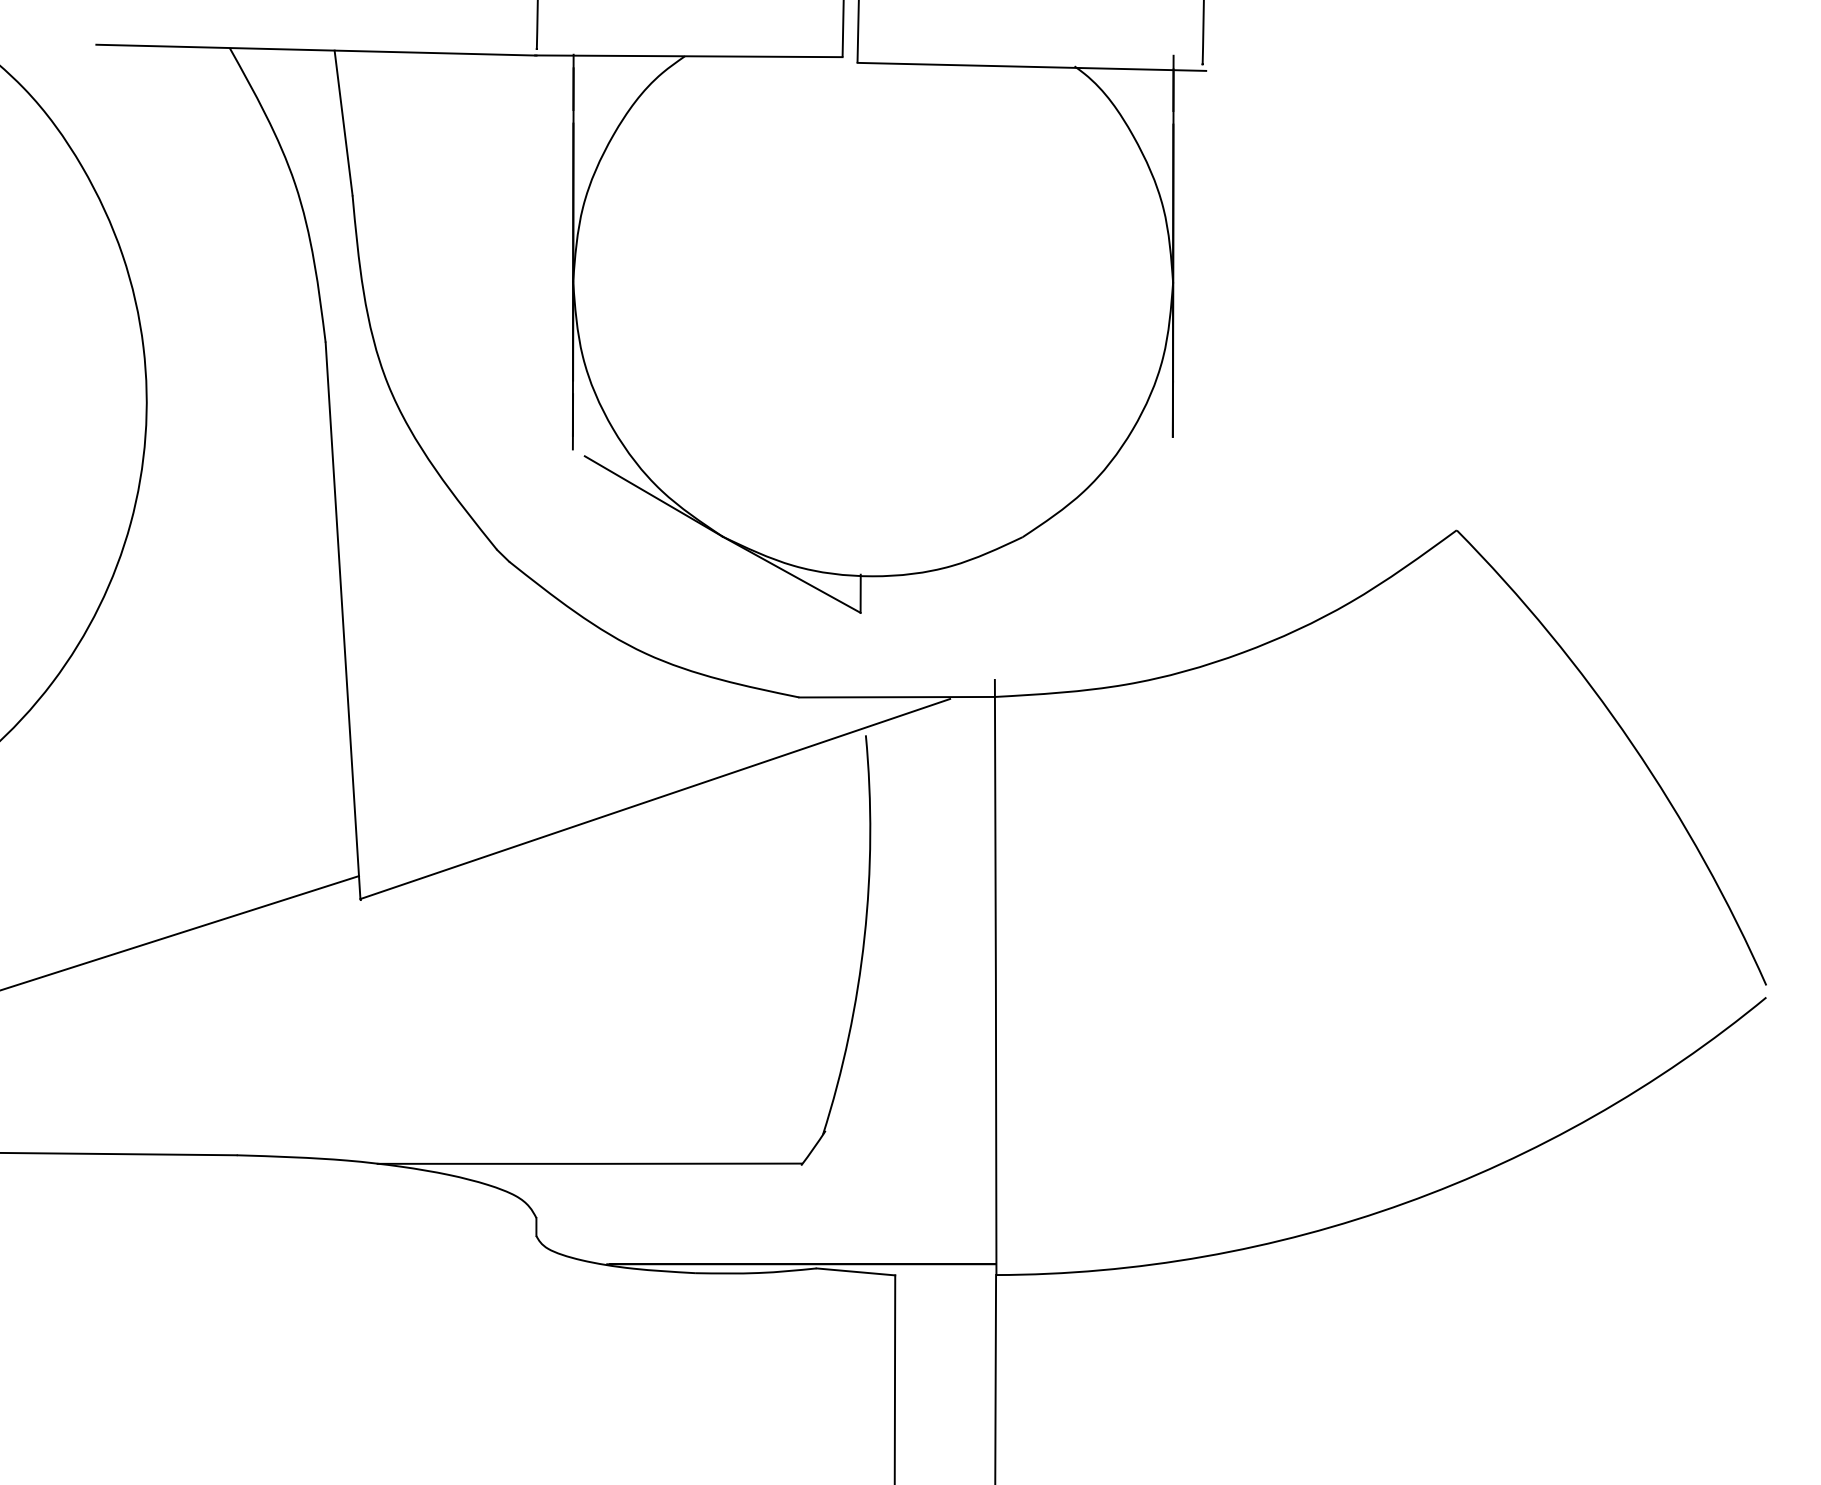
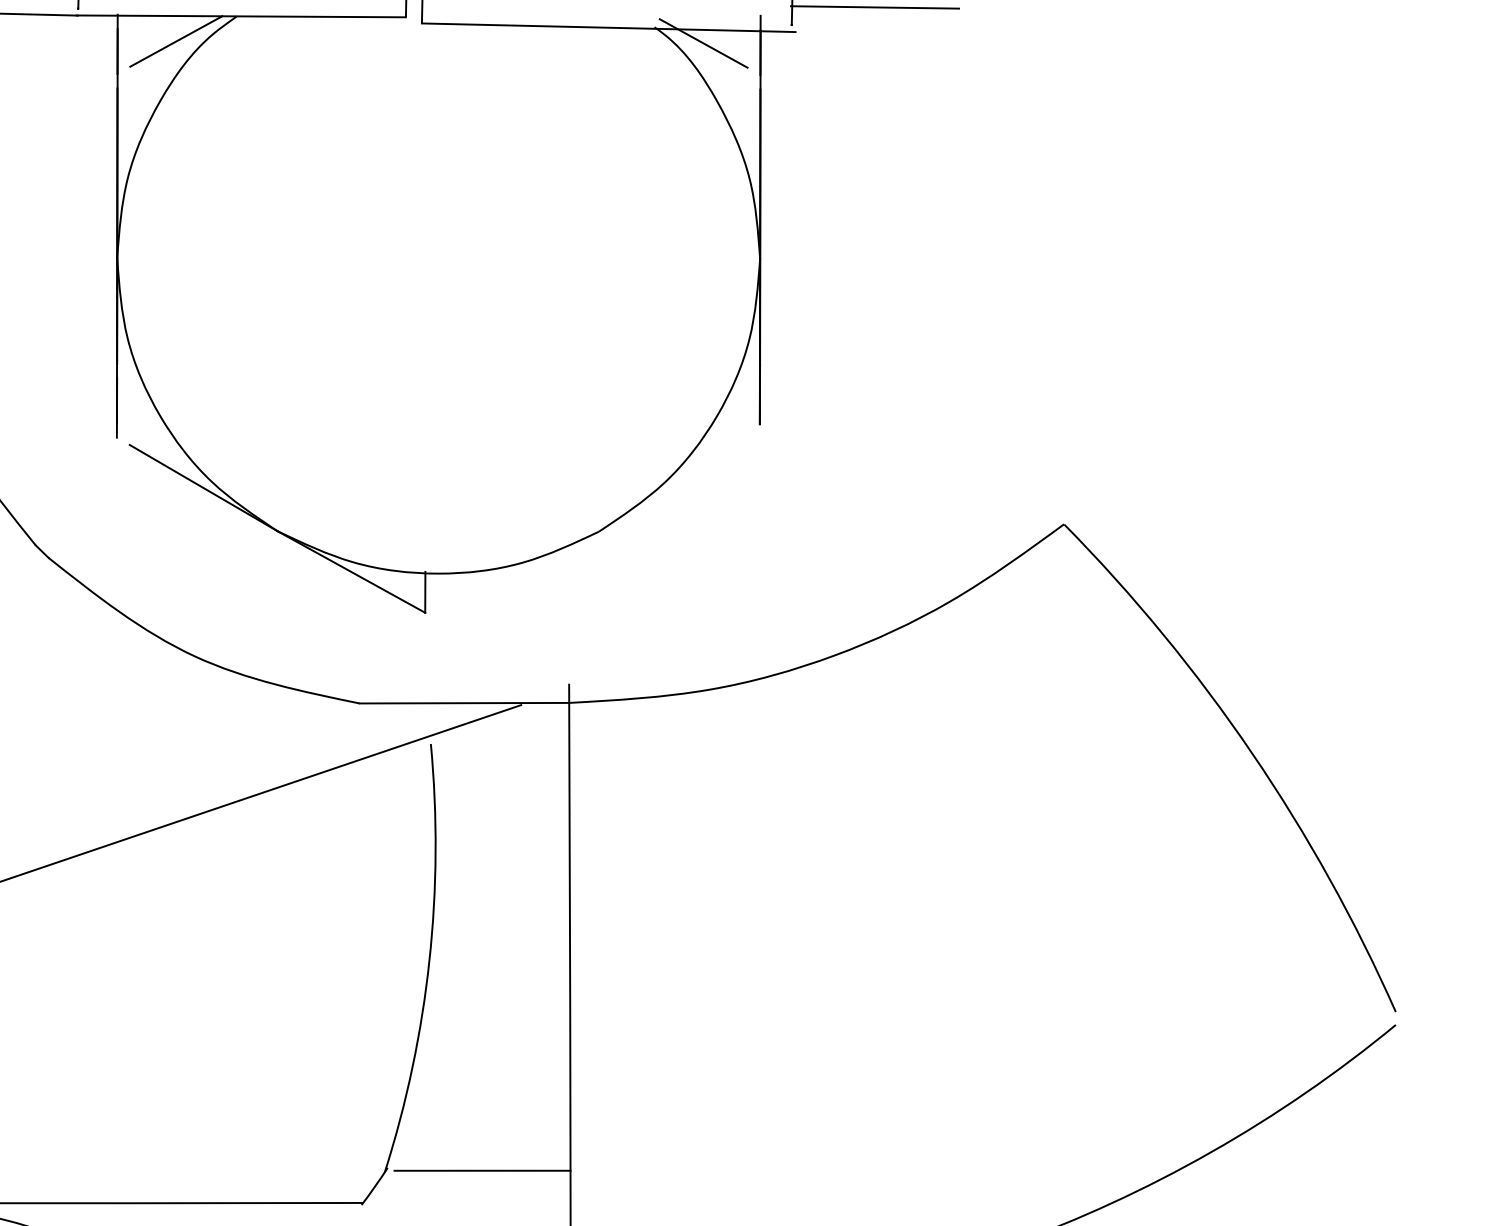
line: (1279, 47) -> (874, 6), added
line: (628, 79) -> (176, 41), added
line: (1120, 81) -> (703, 43), added
line: (913, 1133) -> (481, 1170), added

